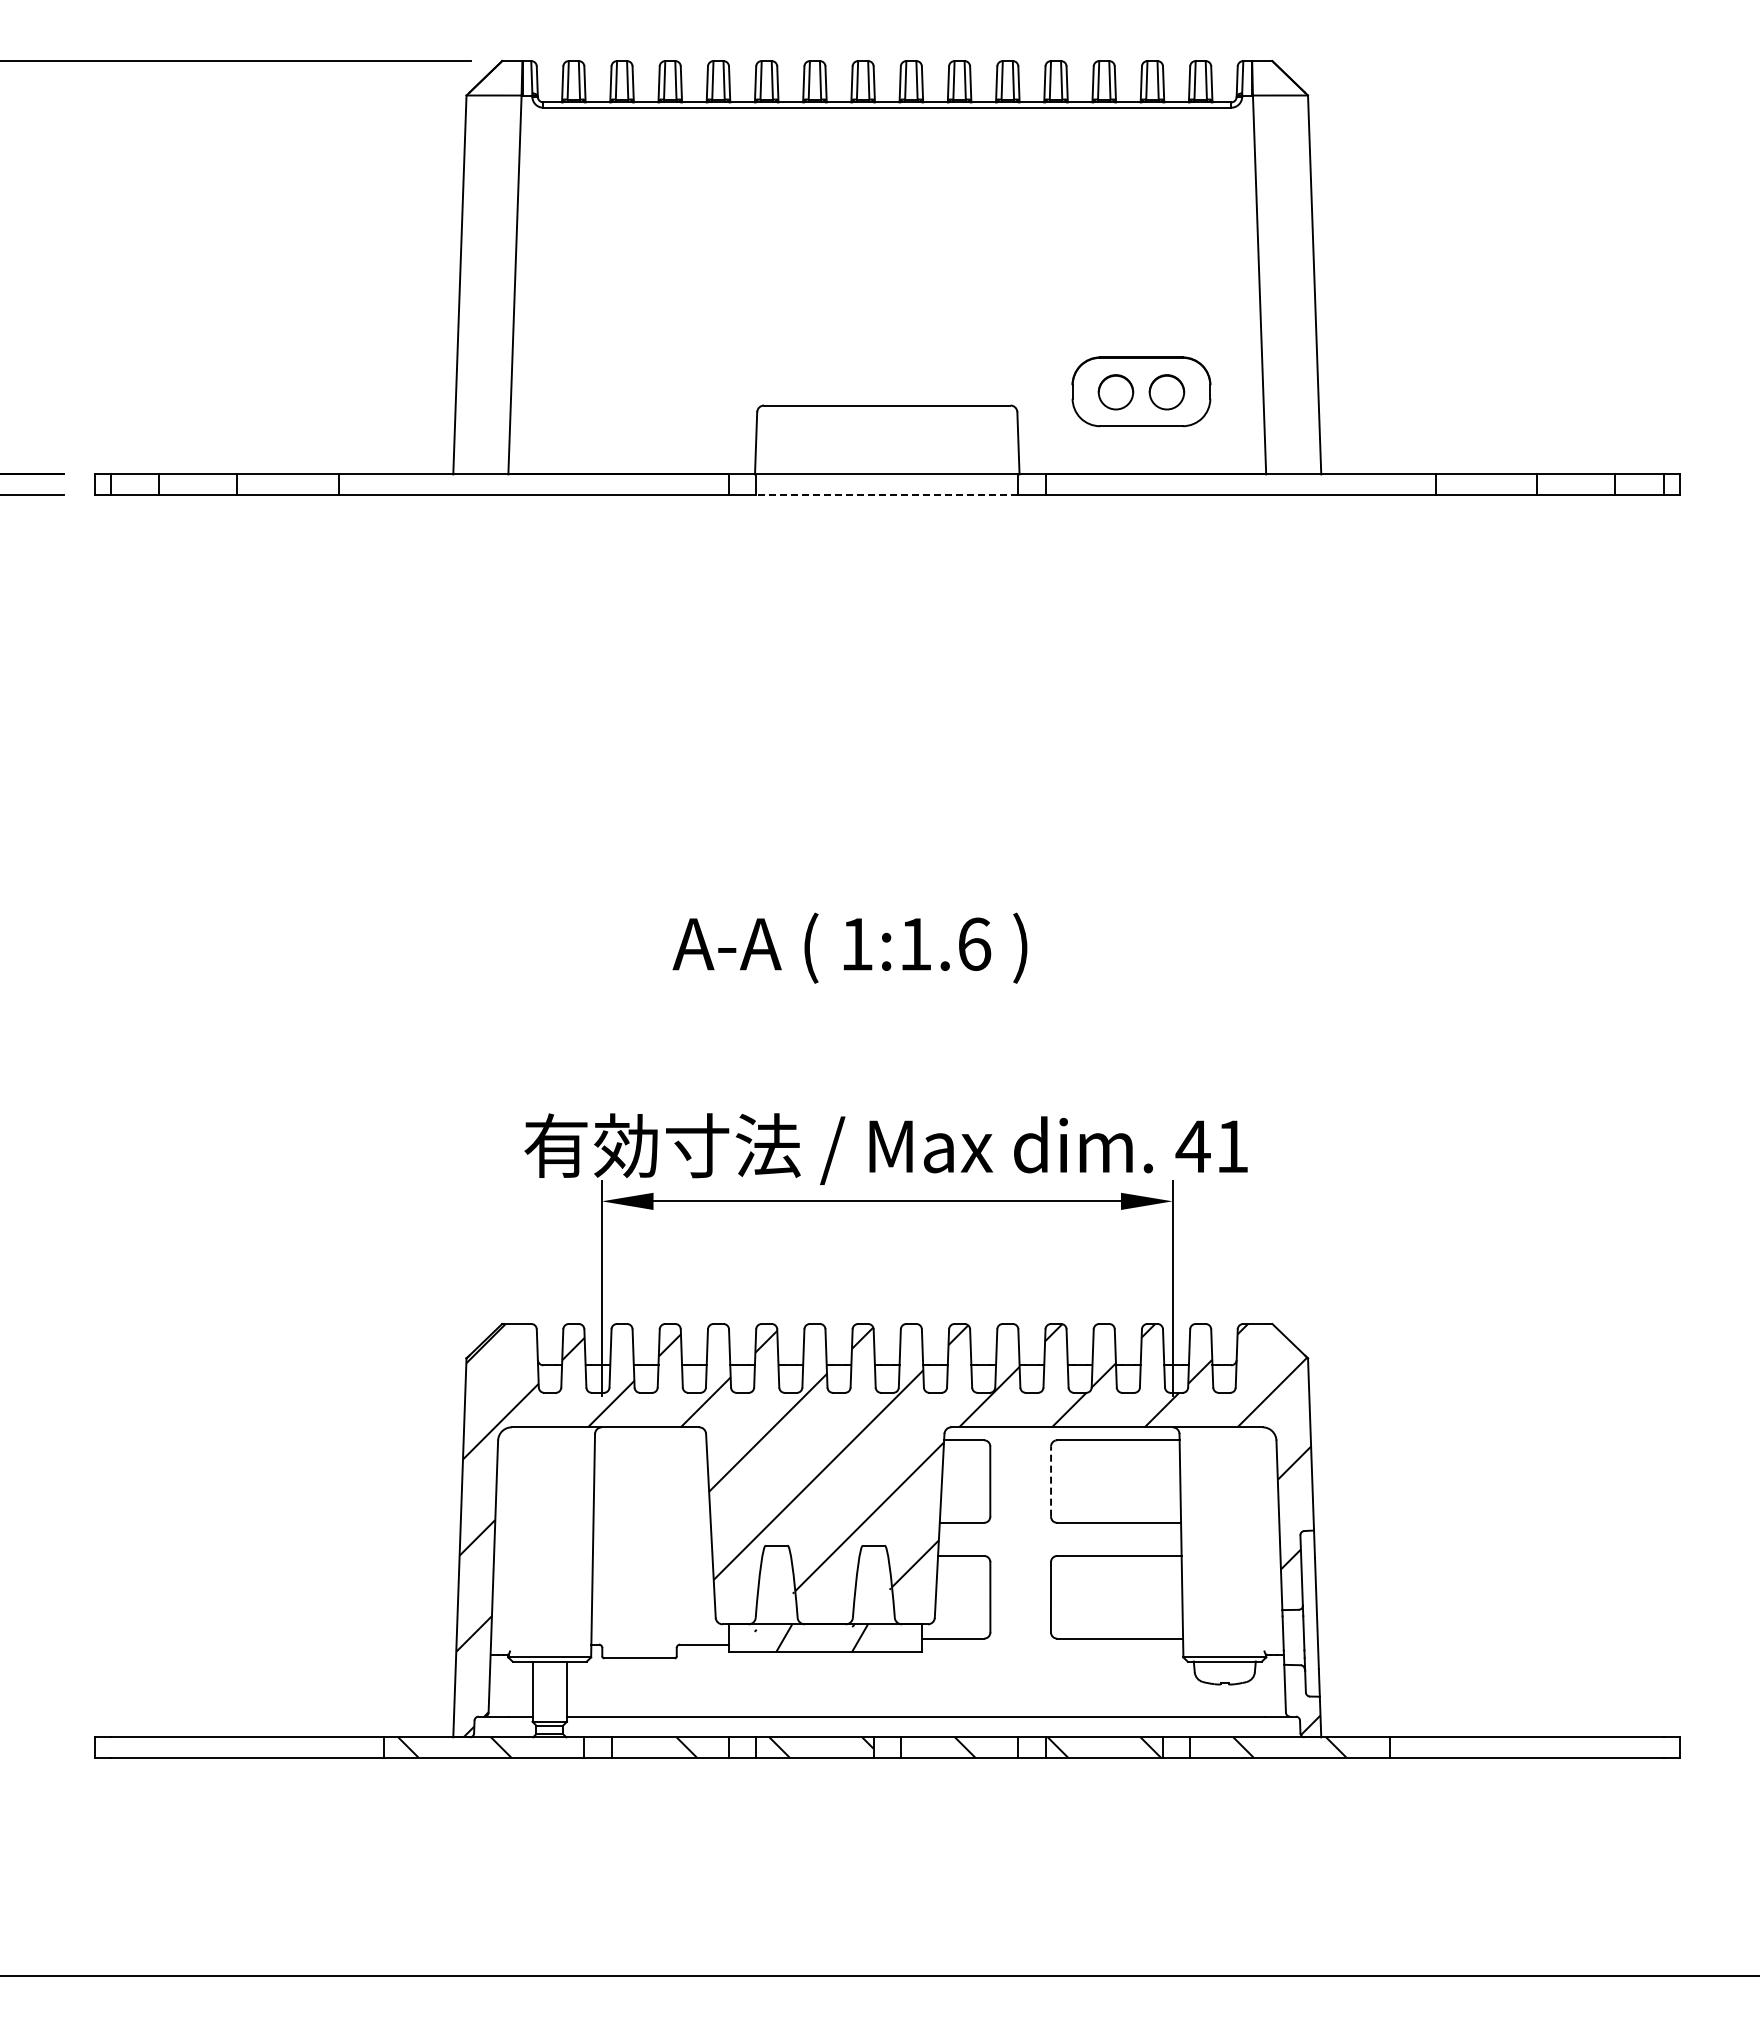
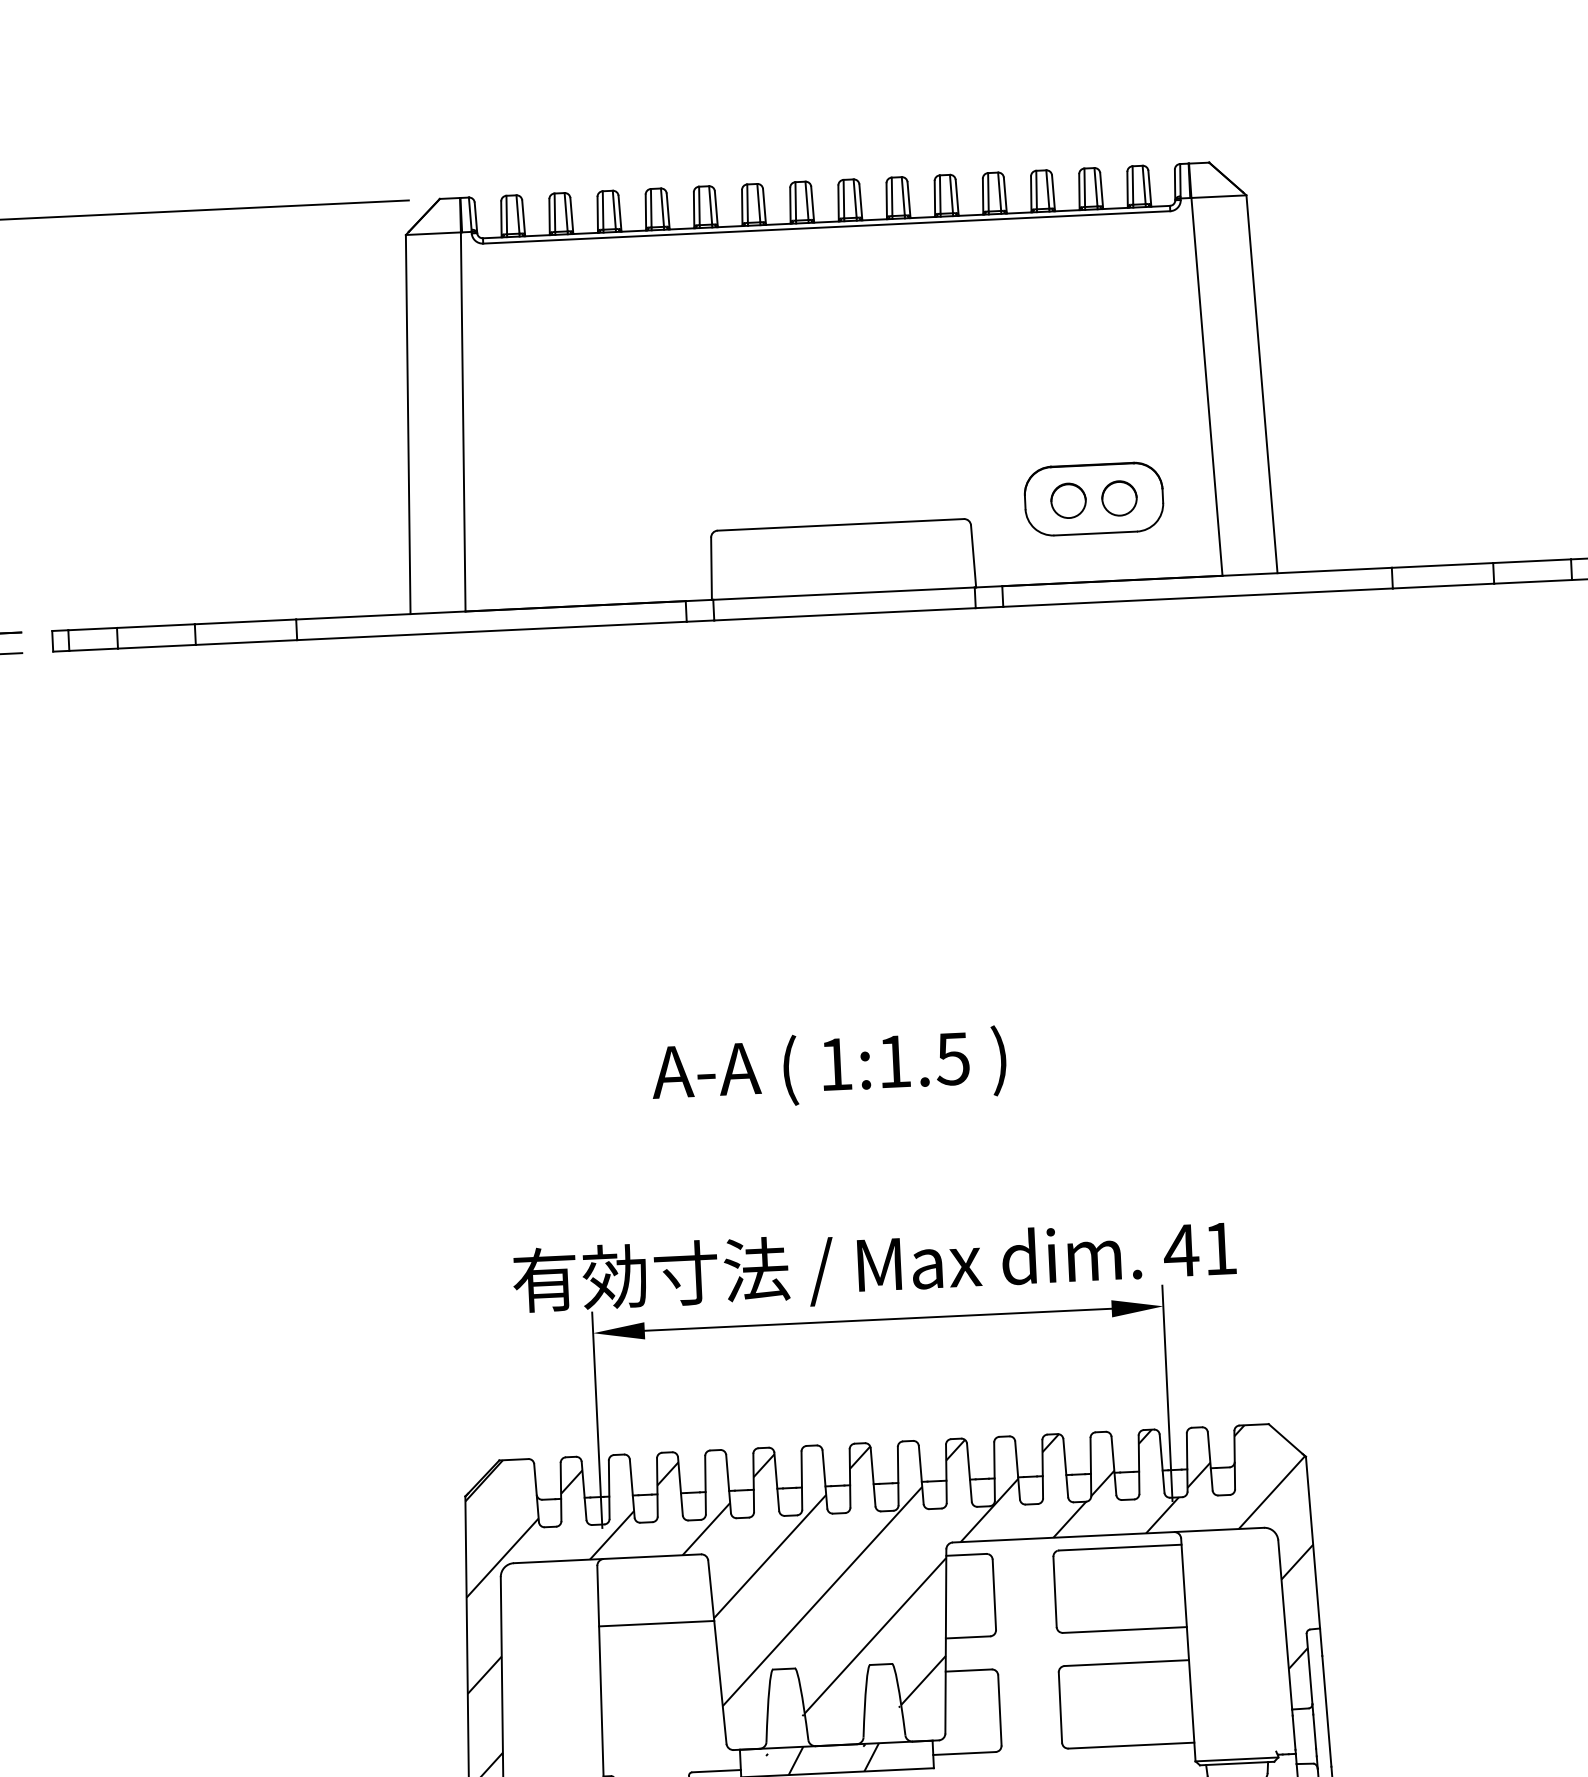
line: (887, 495) -> (845, 614), dashed -> solid
text: (974, 943) -> (953, 1058), 1:1.6 -> 1:1.5
line: (1051, 1481) -> (1055, 1591), dashed -> solid
line: (651, 1494) -> (656, 1623), added

